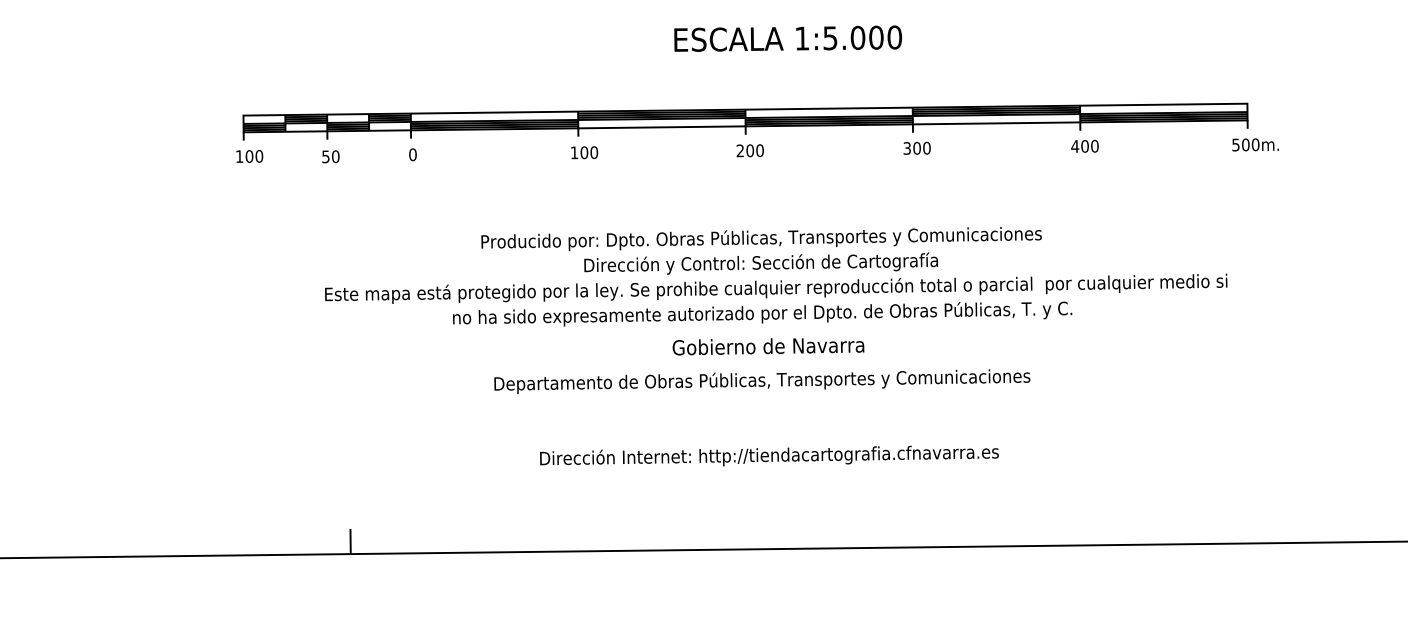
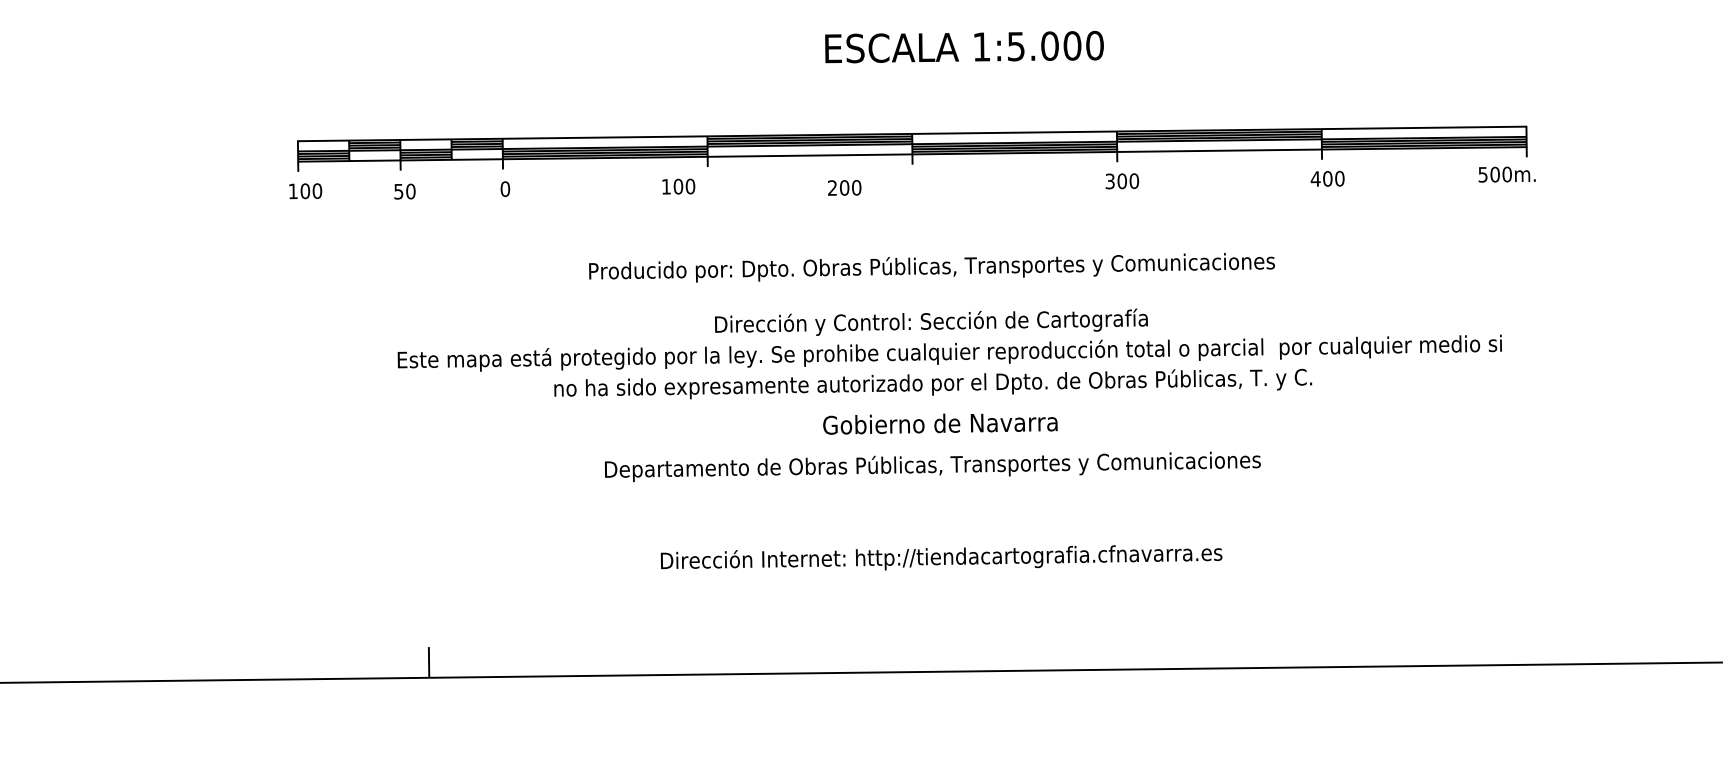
text: (1255, 144) -> (1507, 174), moved
text: (749, 150) -> (843, 187), moved
text: (584, 152) -> (678, 186), moved
text: (761, 239) -> (931, 268), moved

